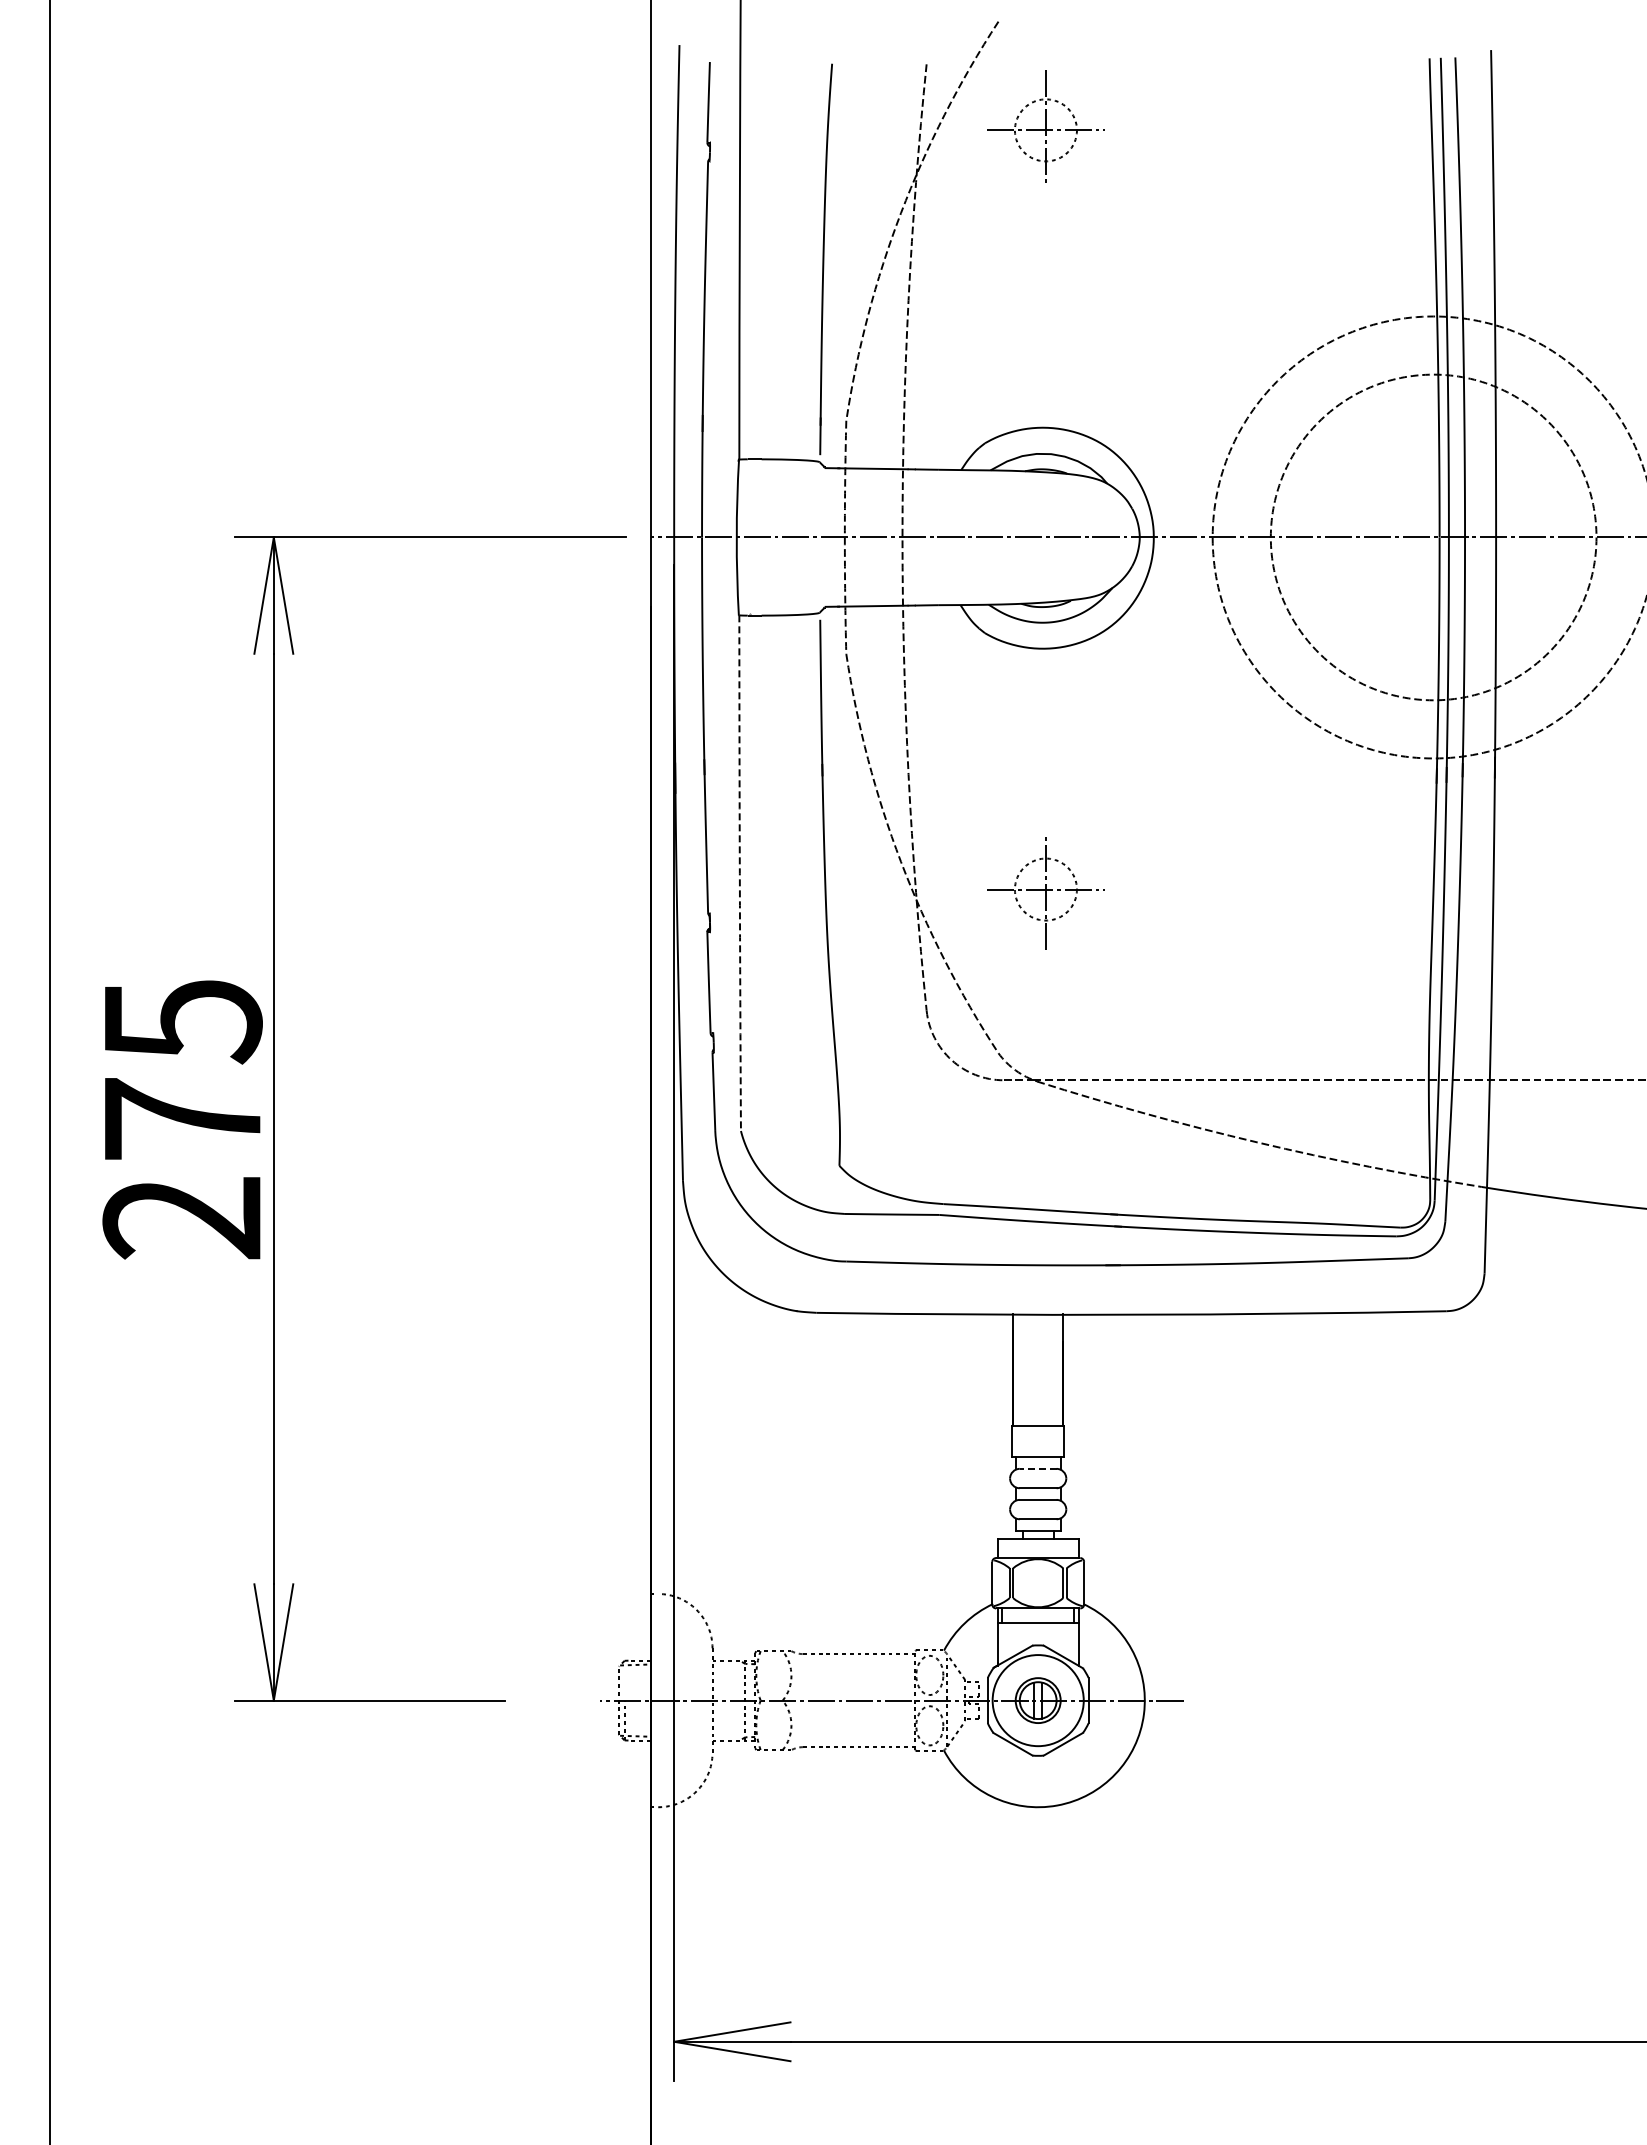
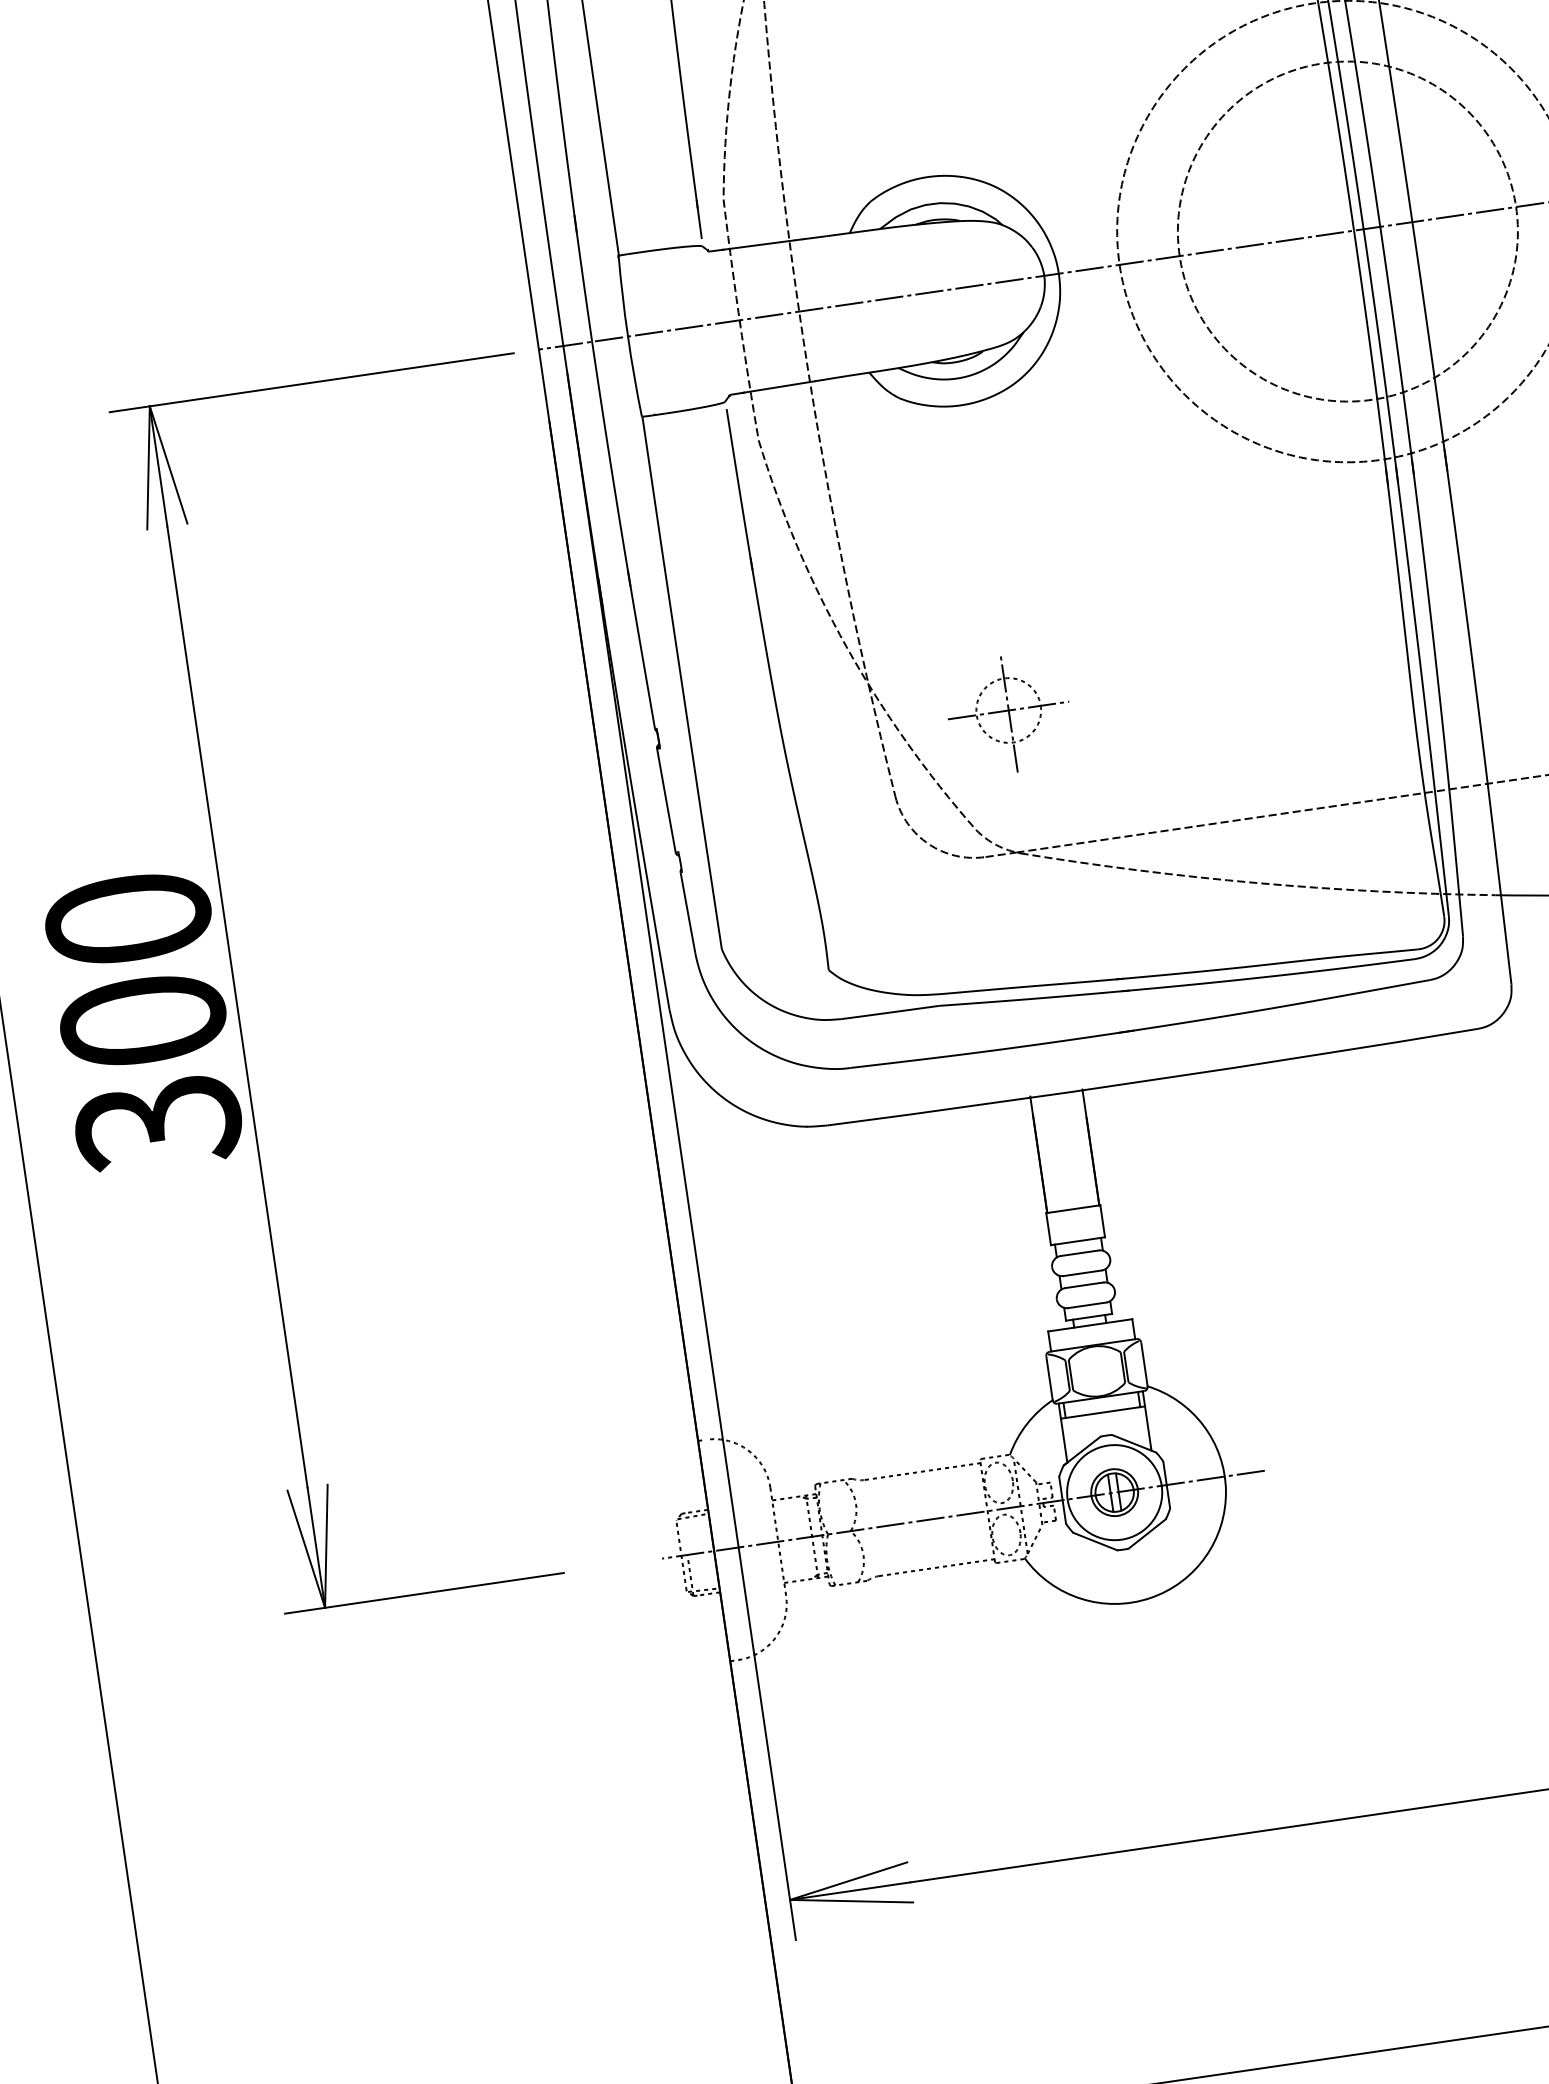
arc: (739, 873) -> (681, 683), dashed -> solid
part: (1045, 893) -> (1008, 714), moved
text: (182, 1120) -> (143, 1022), 275 -> 300
line: (1037, 1468) -> (1078, 1252), dashed -> solid

